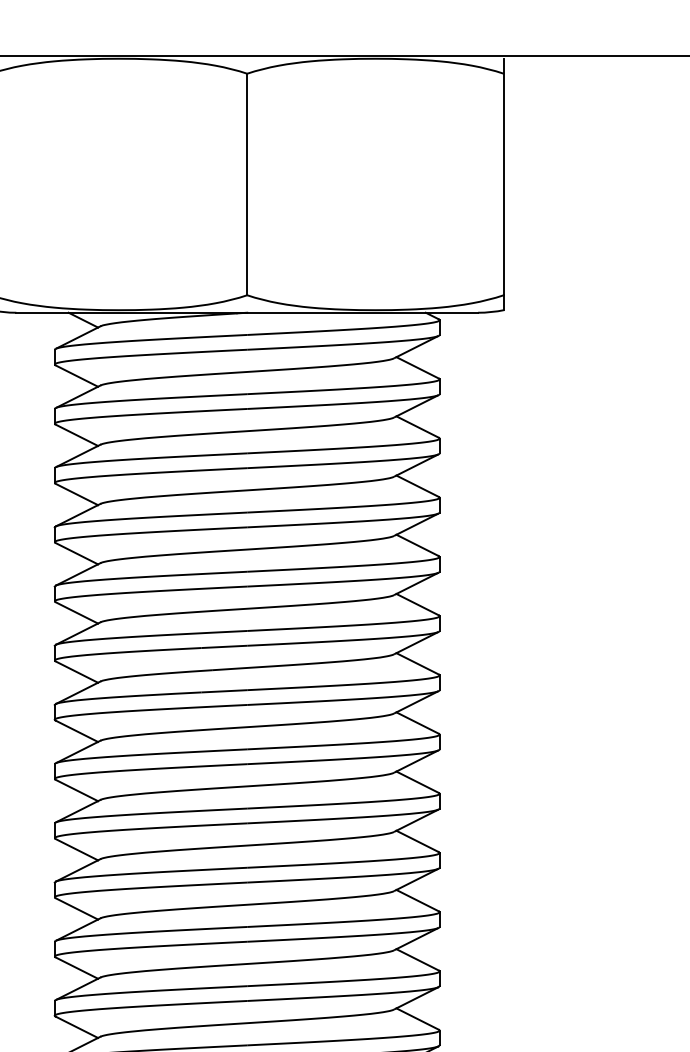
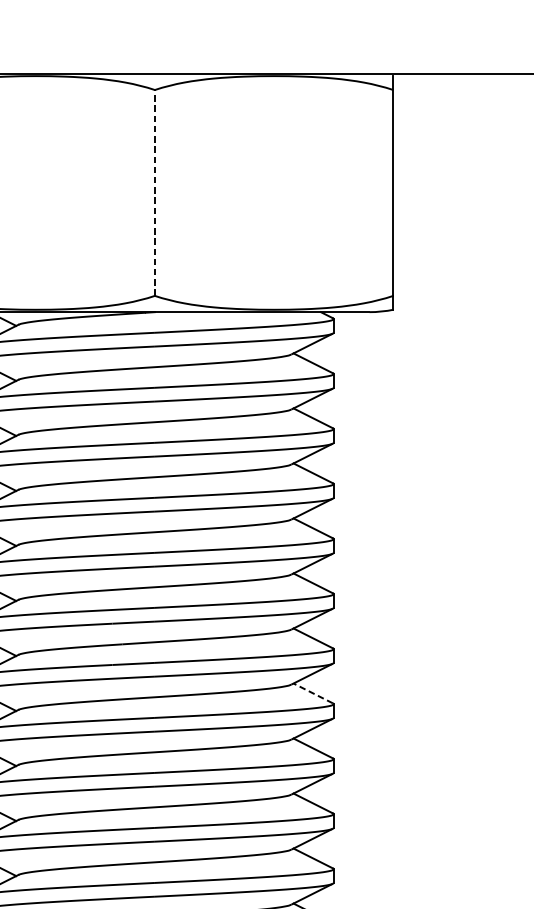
line: (247, 184) -> (155, 192), solid -> dashed
line: (417, 723) -> (313, 693), solid -> dashed

